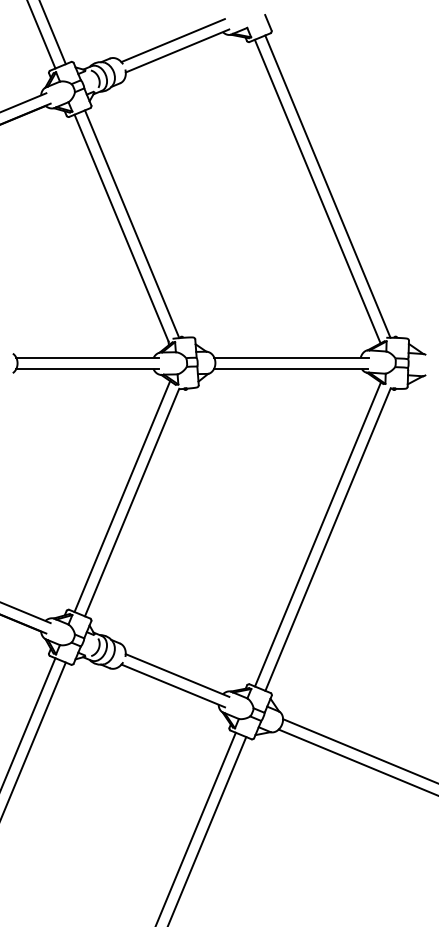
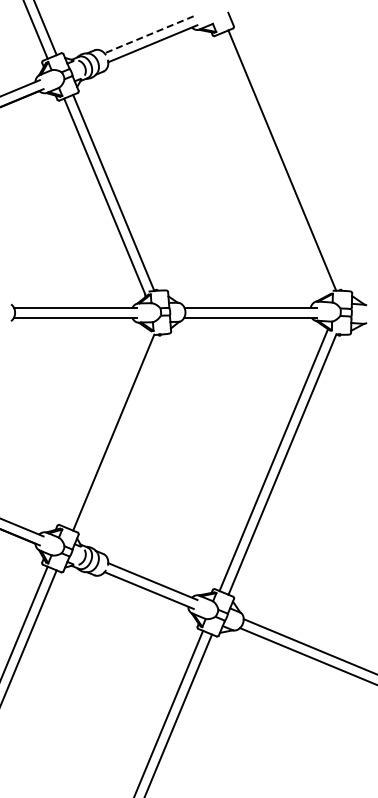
line: (172, 41) -> (148, 35), solid -> dashed
line: (317, 191) -> (273, 164), removed
line: (122, 496) -> (105, 427), removed

